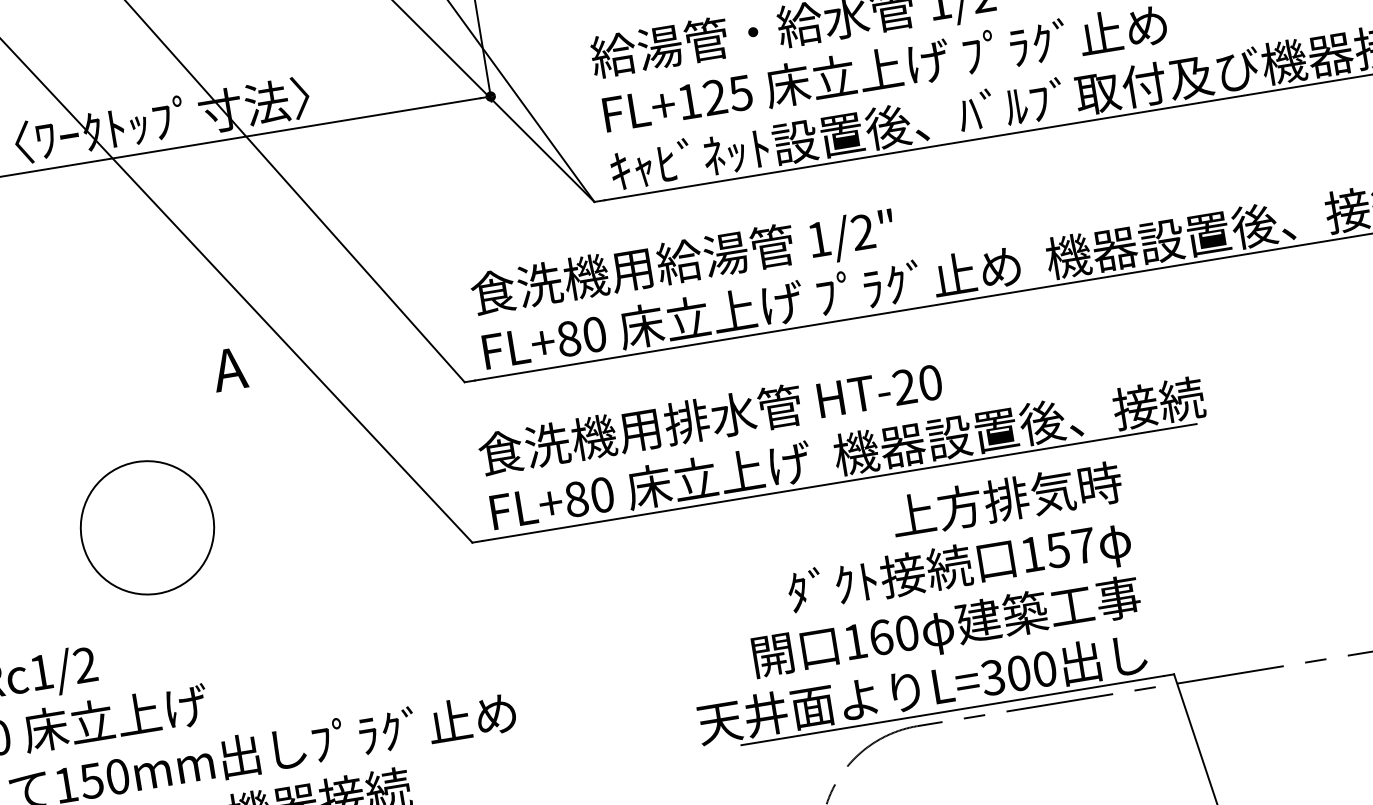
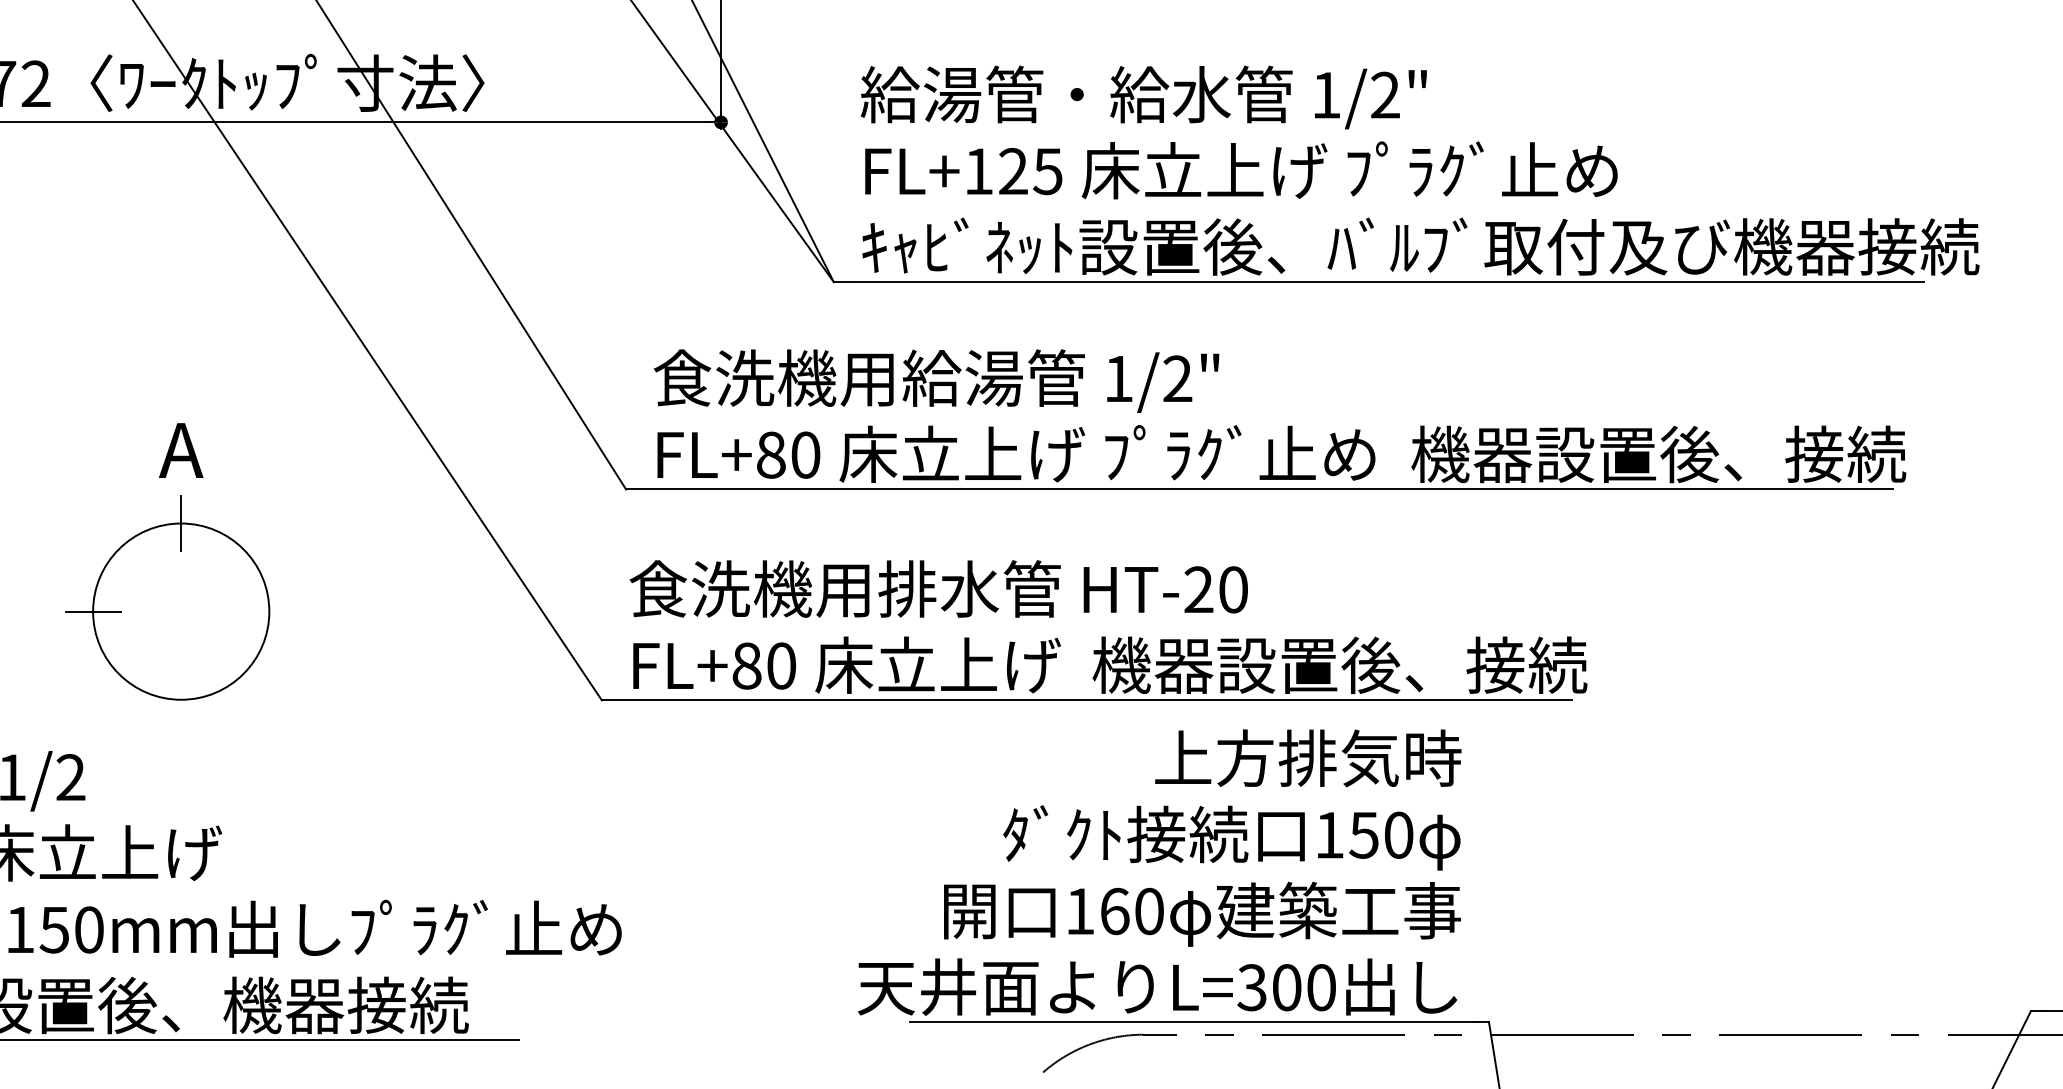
text: (229, 369) -> (181, 450), moved
line: (136, 462) -> (181, 523), added
line: (81, 538) -> (92, 611), added
text: (1083, 545) -> (1398, 834), 157 -> 150

